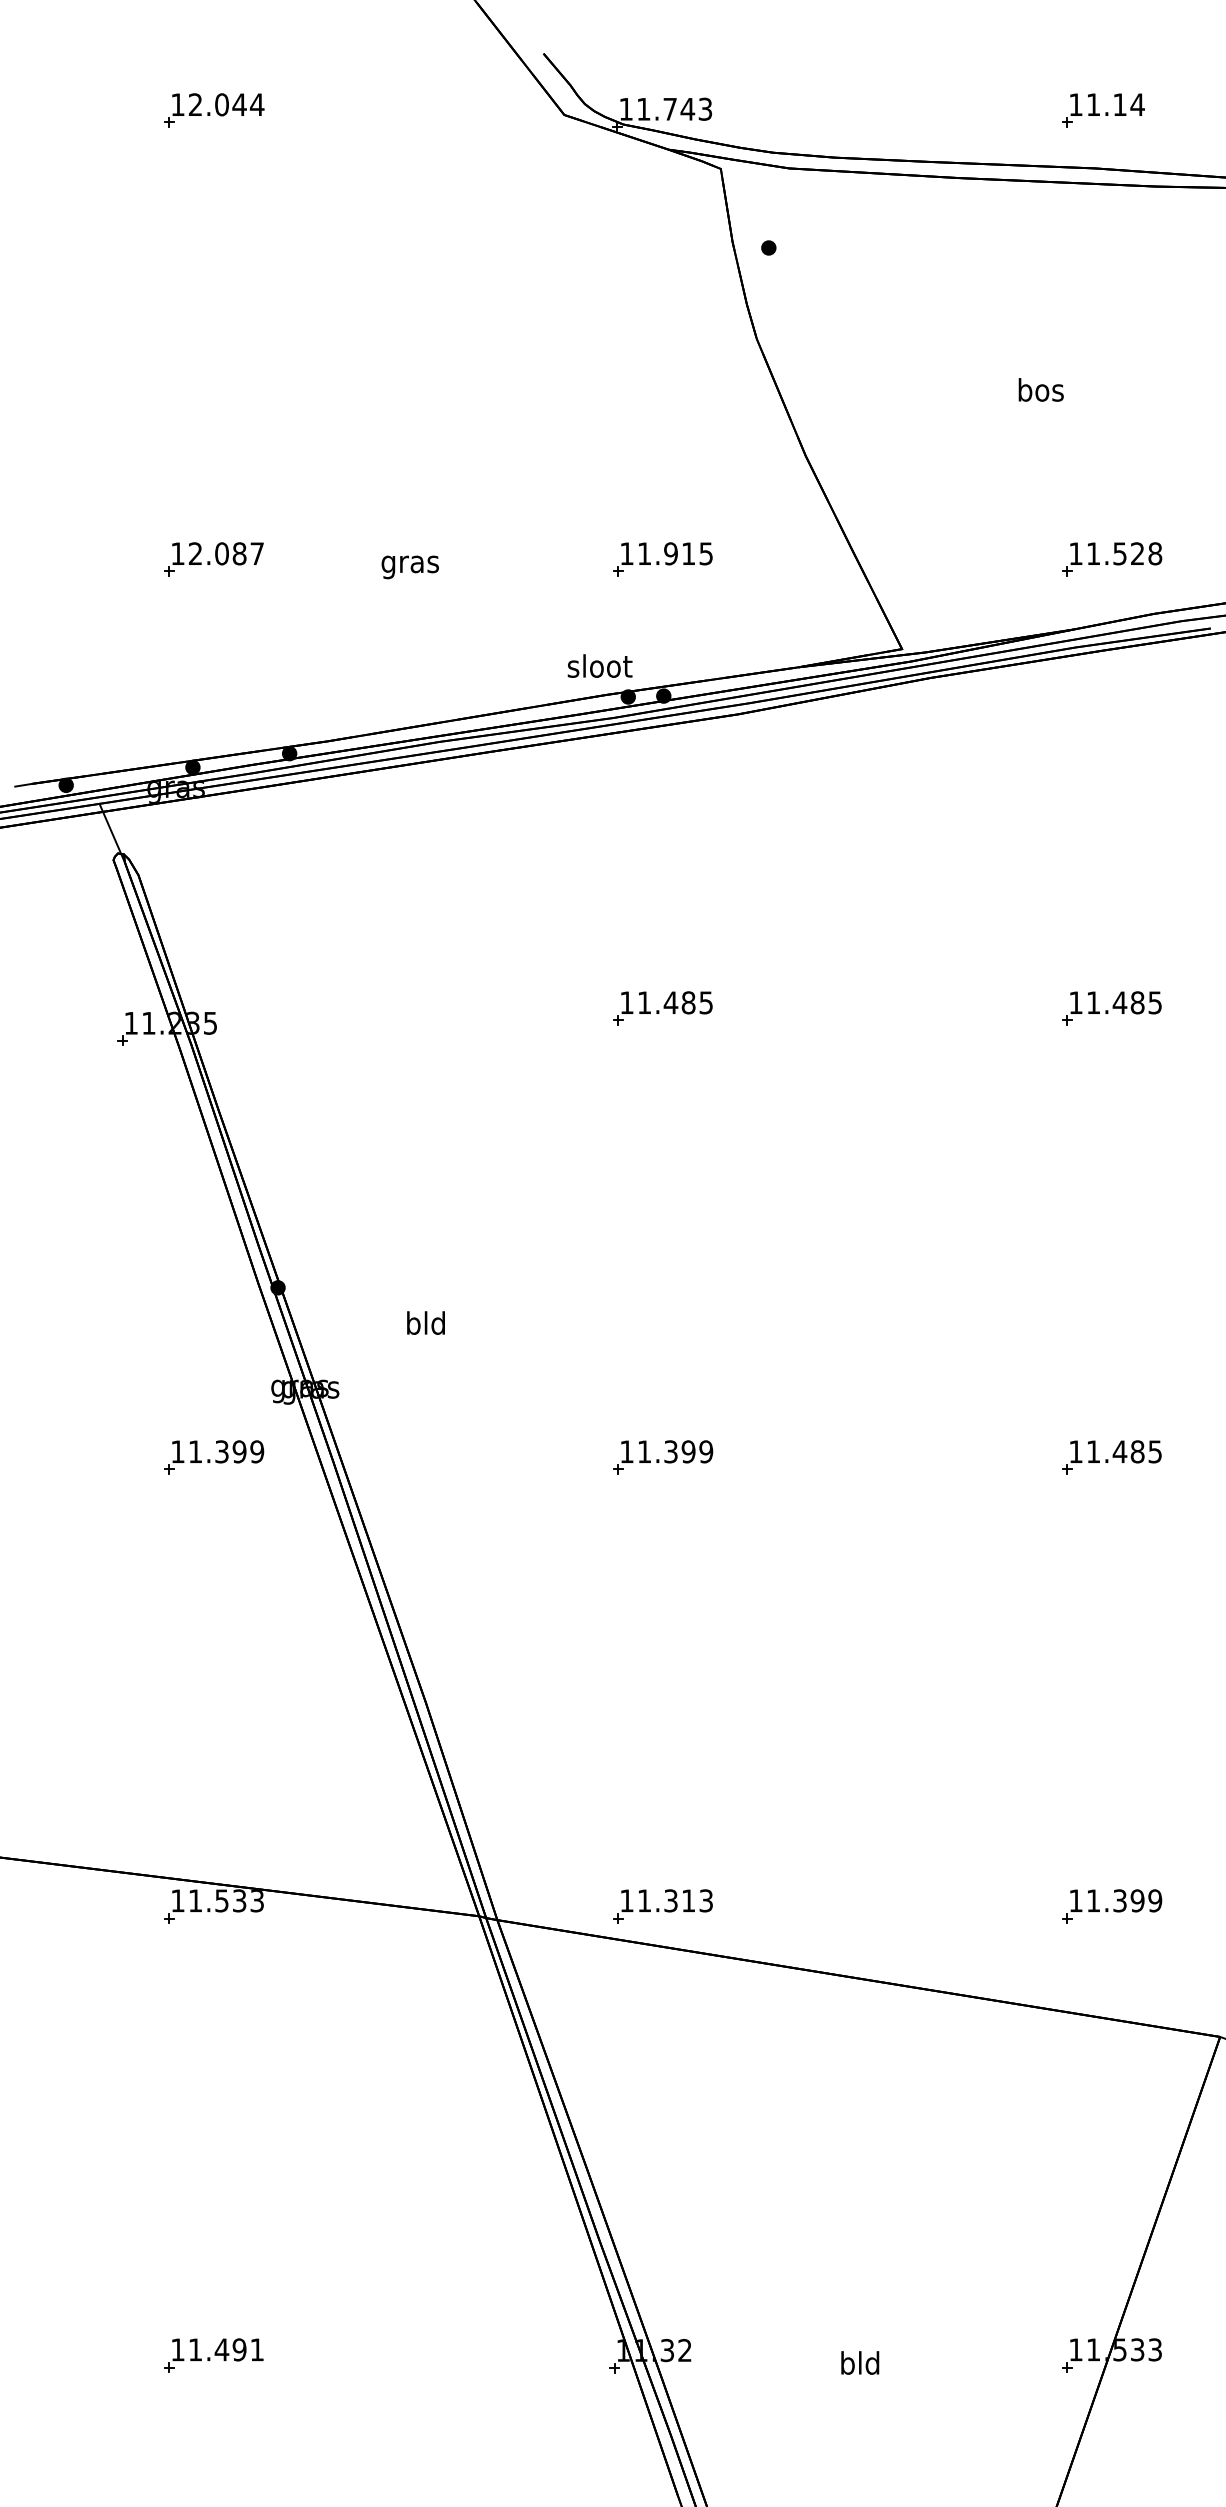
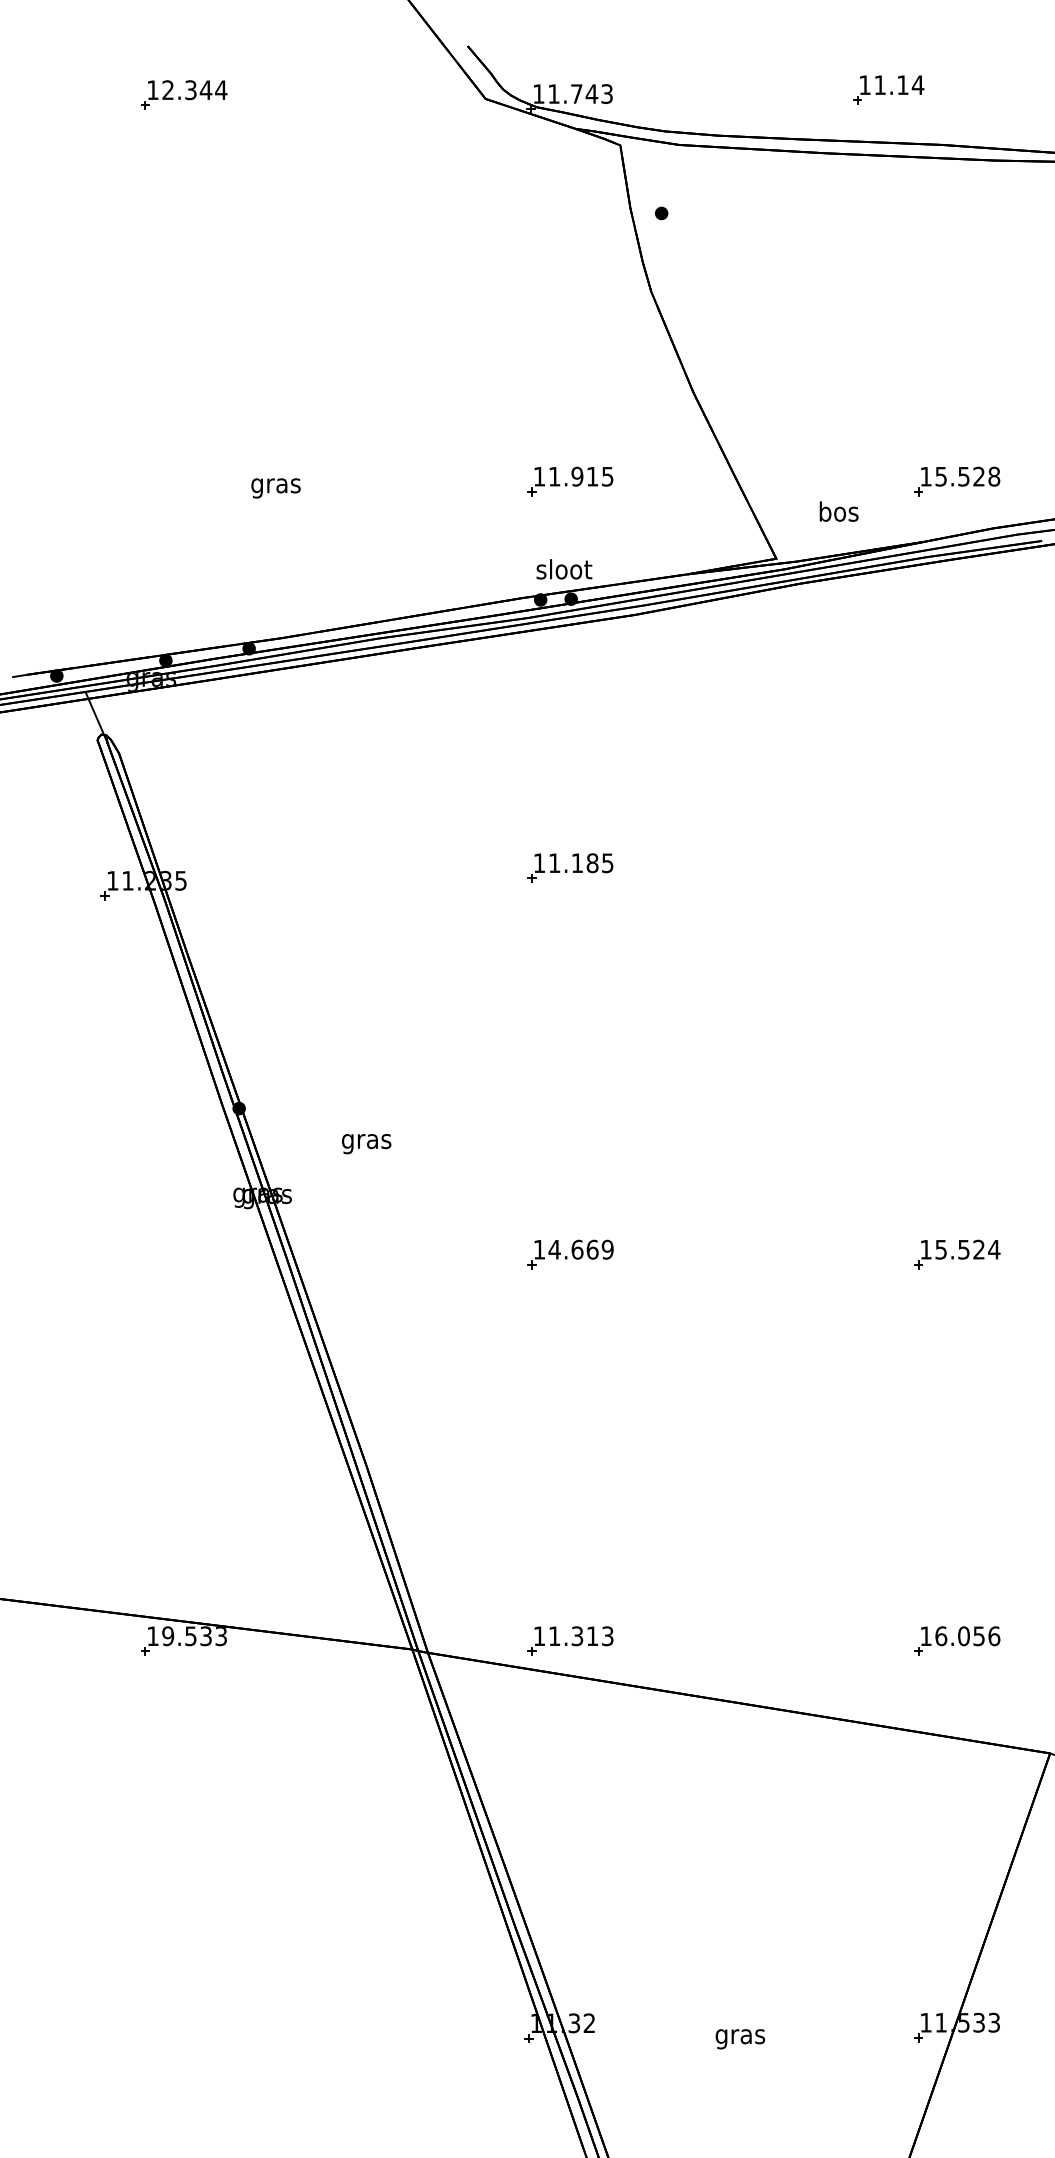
text: (221, 105) -> (190, 90), 12.044 -> 12.344
part: (1103, 109) -> (888, 89), moved
text: (1040, 389) -> (838, 511), moved
text: (1092, 553) -> (940, 476), 11.528 -> 15.528
part: (213, 559) -> (183, 481), removed
text: (409, 567) -> (275, 488), moved
text: (600, 666) -> (564, 569), moved
text: (671, 1001) -> (577, 862), 11.485 -> 11.185
part: (1111, 1007) -> (956, 867), removed
text: (425, 1326) -> (366, 1141), bld -> gras
text: (666, 1451) -> (573, 1249), 11.399 -> 14.669
text: (1124, 1451) -> (967, 1249), 11.485 -> 15.524
part: (214, 1457) -> (184, 1254), removed
text: (195, 1901) -> (168, 1636), 11.533 -> 19.533
text: (1124, 1901) -> (967, 1636), 11.399 -> 16.056
part: (213, 2355) -> (183, 2027), removed
text: (860, 2365) -> (740, 2036), bld -> gras

